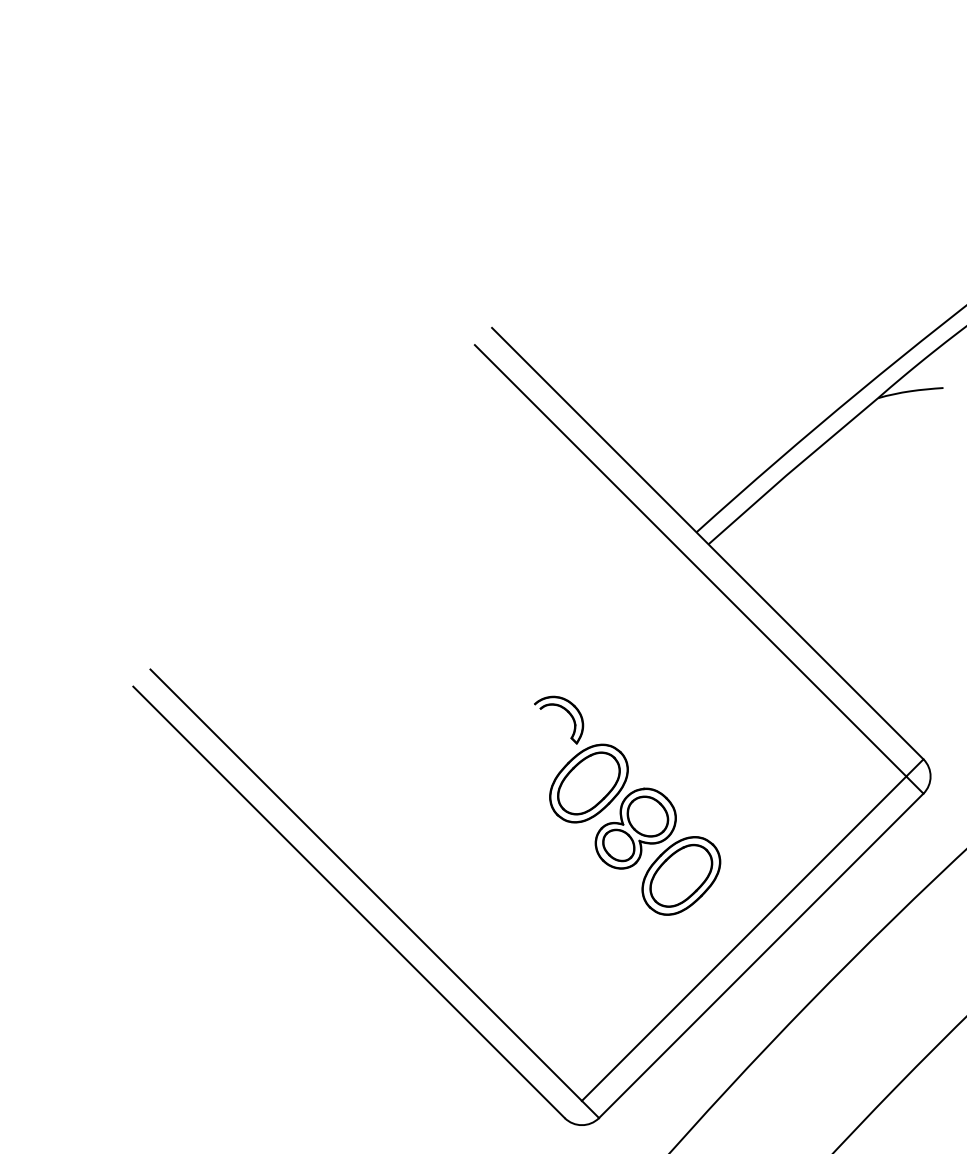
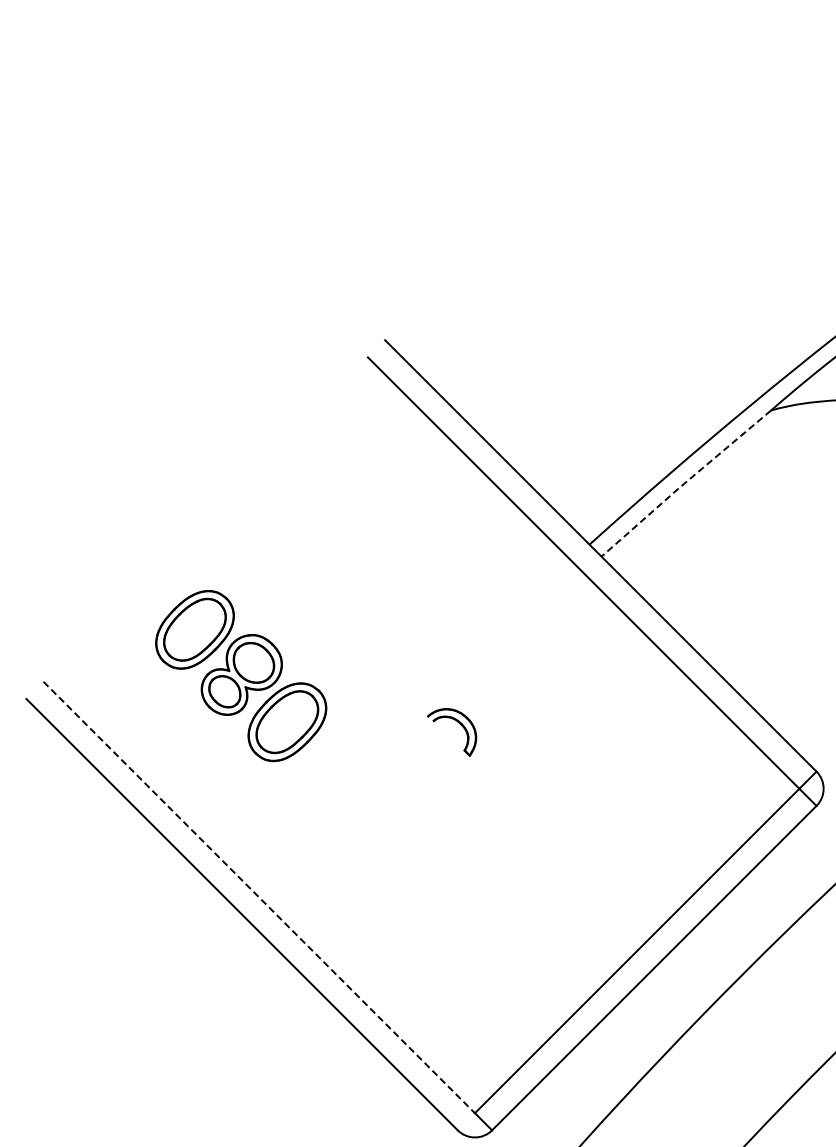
line: (791, 470) -> (684, 482), solid -> dashed
part: (635, 829) -> (241, 675), moved
line: (366, 885) -> (259, 897), solid -> dashed

